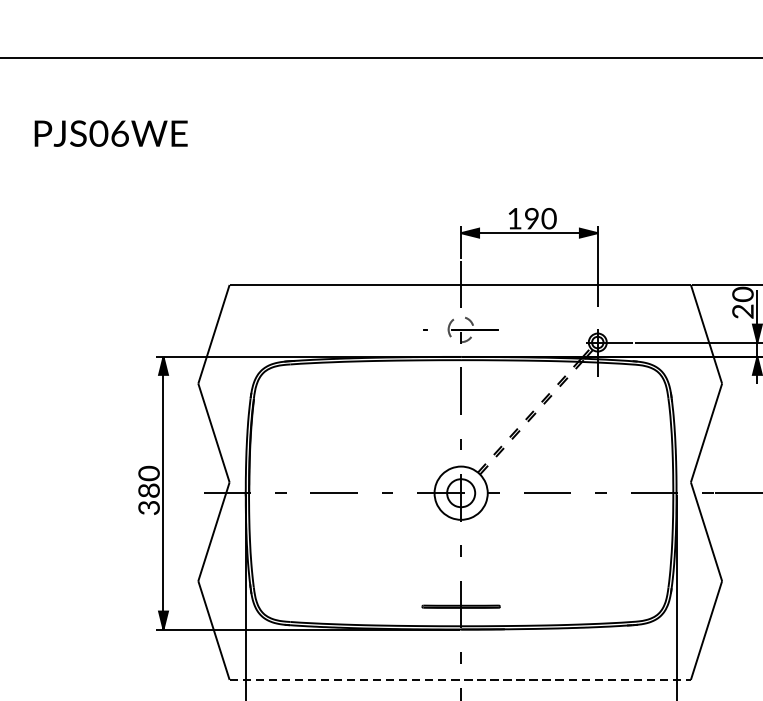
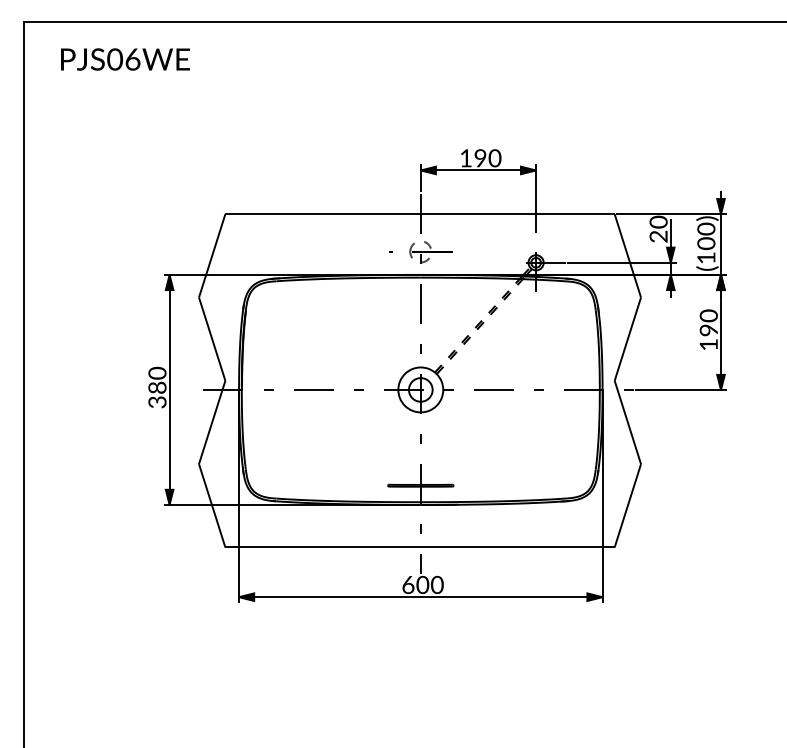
text: (111, 133) -> (125, 59), moved
line: (460, 679) -> (420, 547), dashed -> solid

